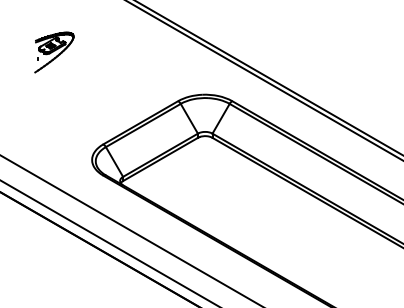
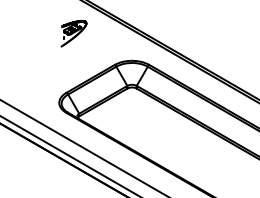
part: (53, 52) -> (73, 33), moved

